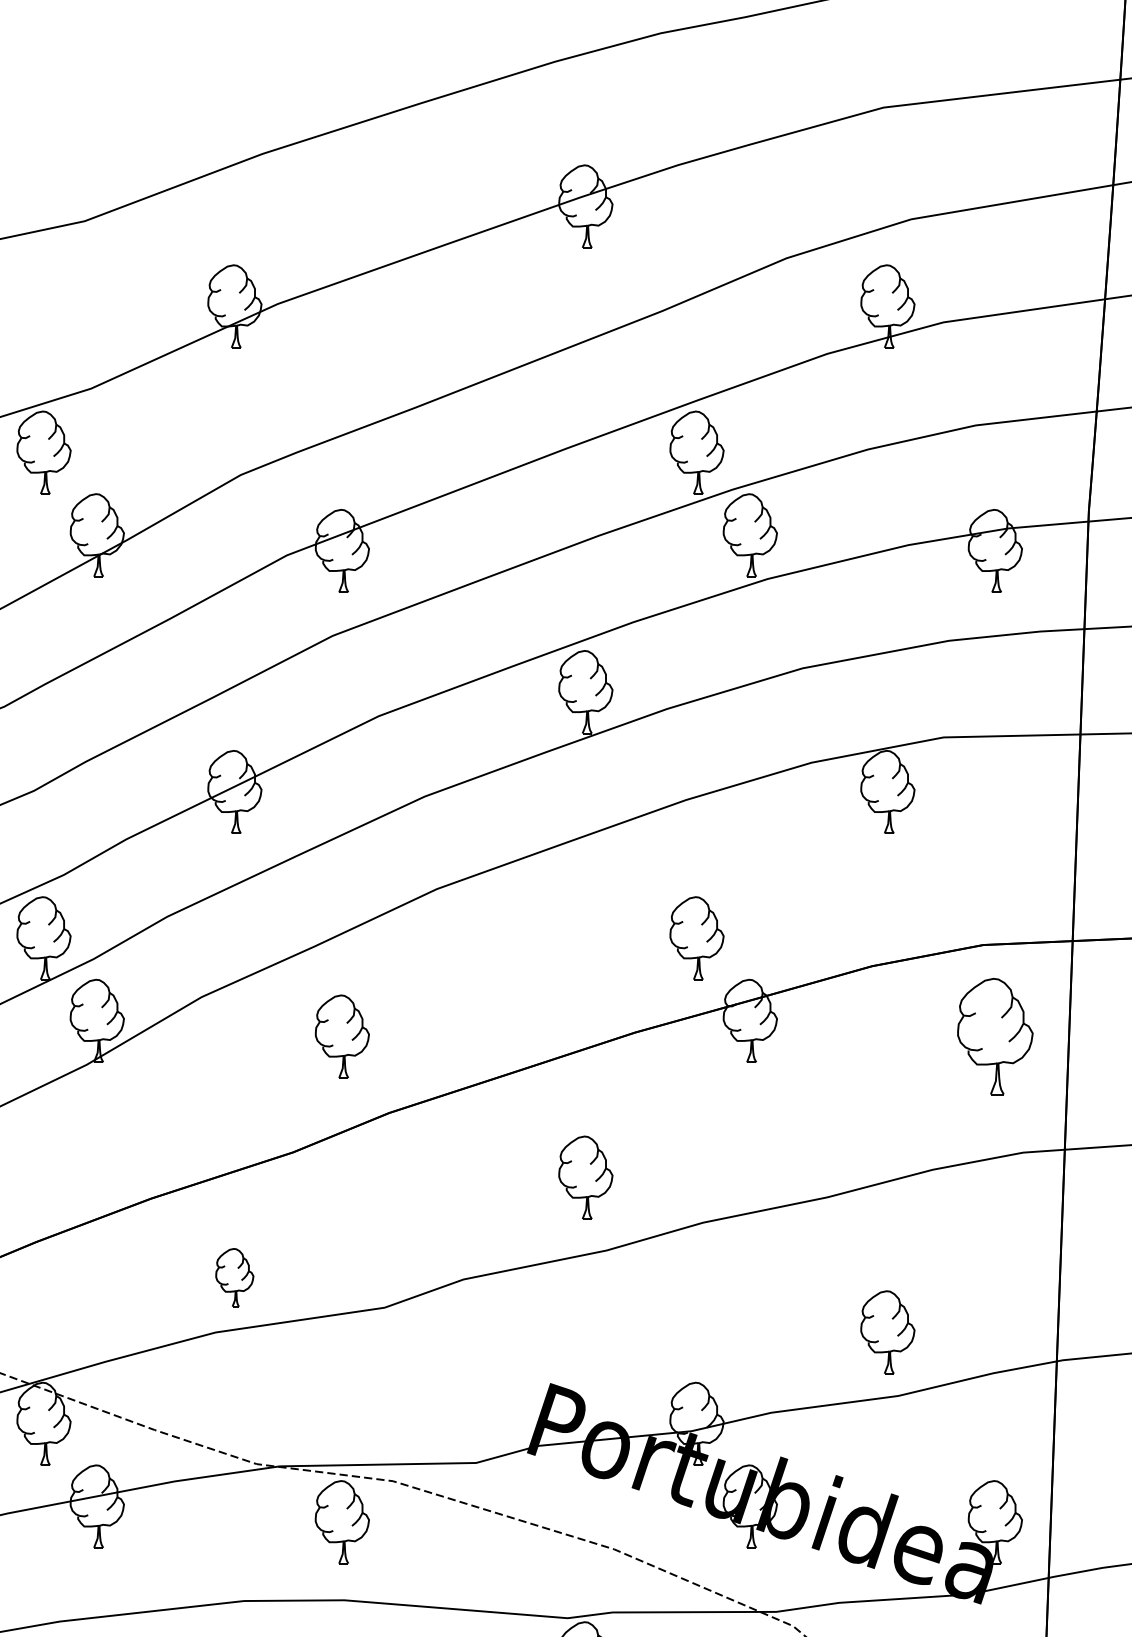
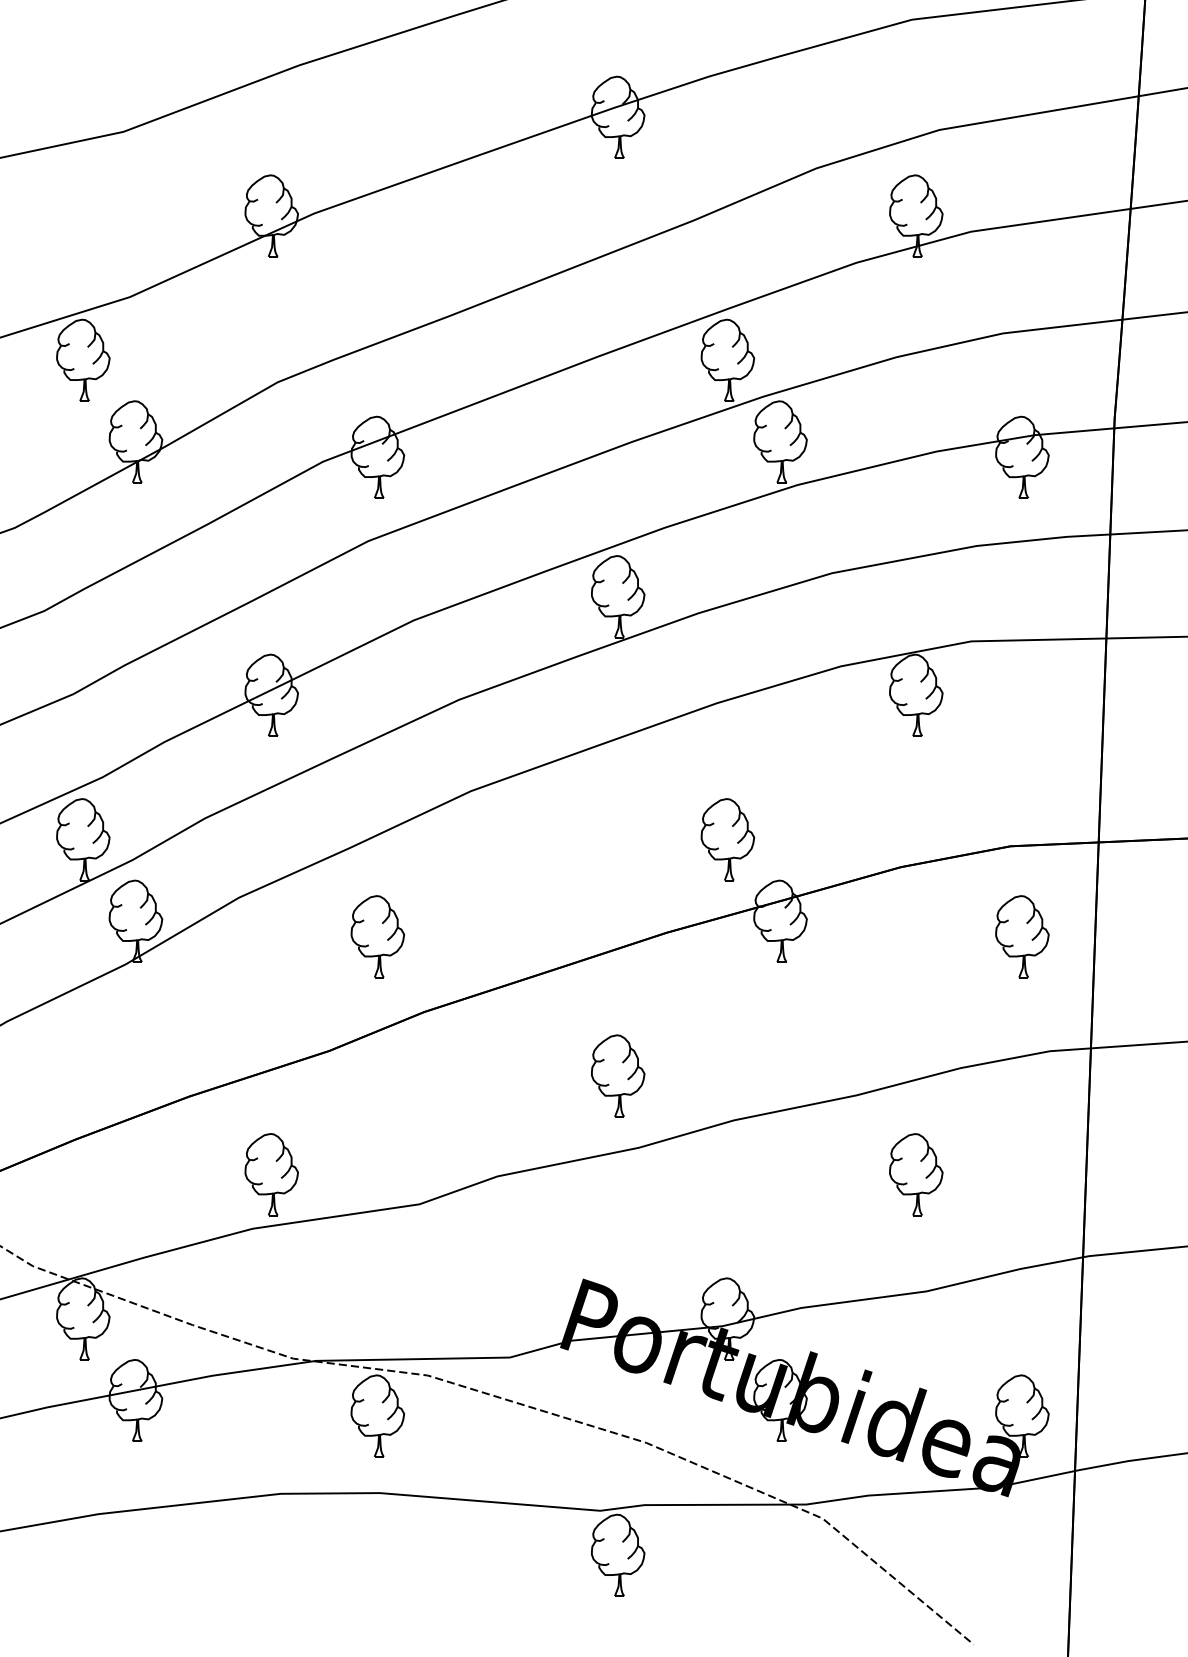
part: (995, 1036) -> (1022, 936), size x0.71
part: (234, 1277) -> (271, 1174), size x1.43
part: (888, 1332) -> (916, 1174), moved

